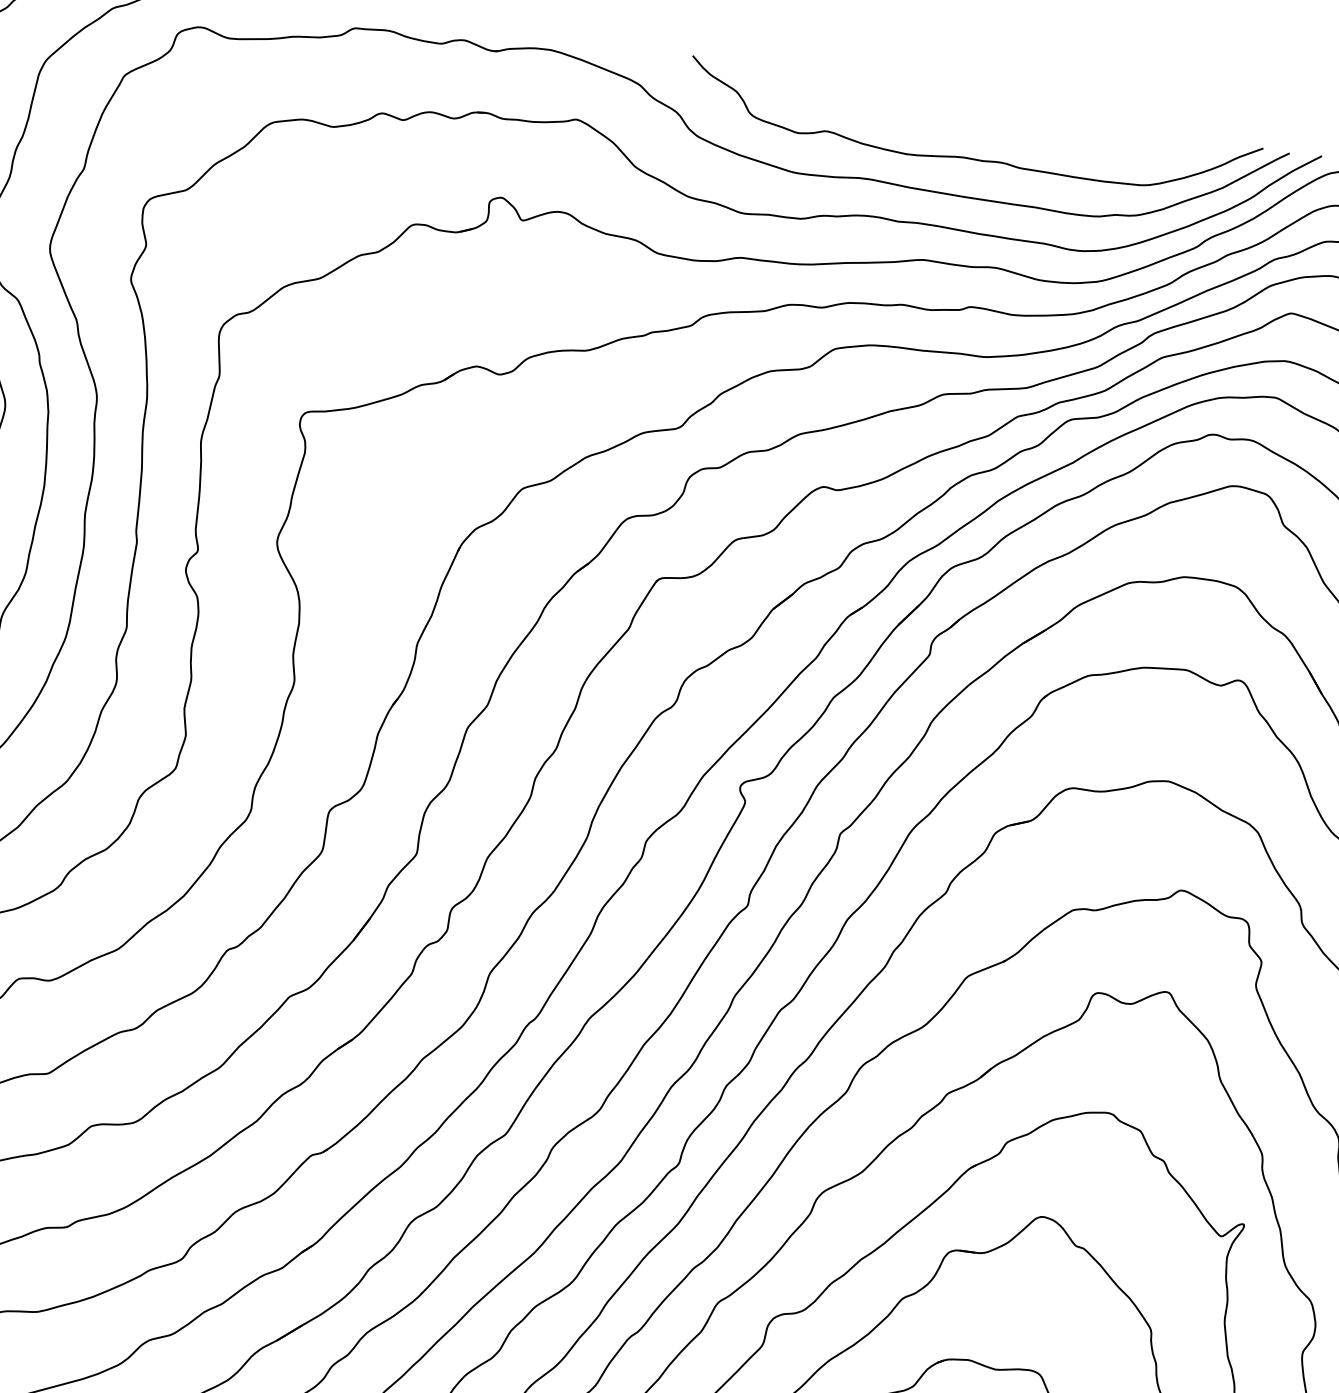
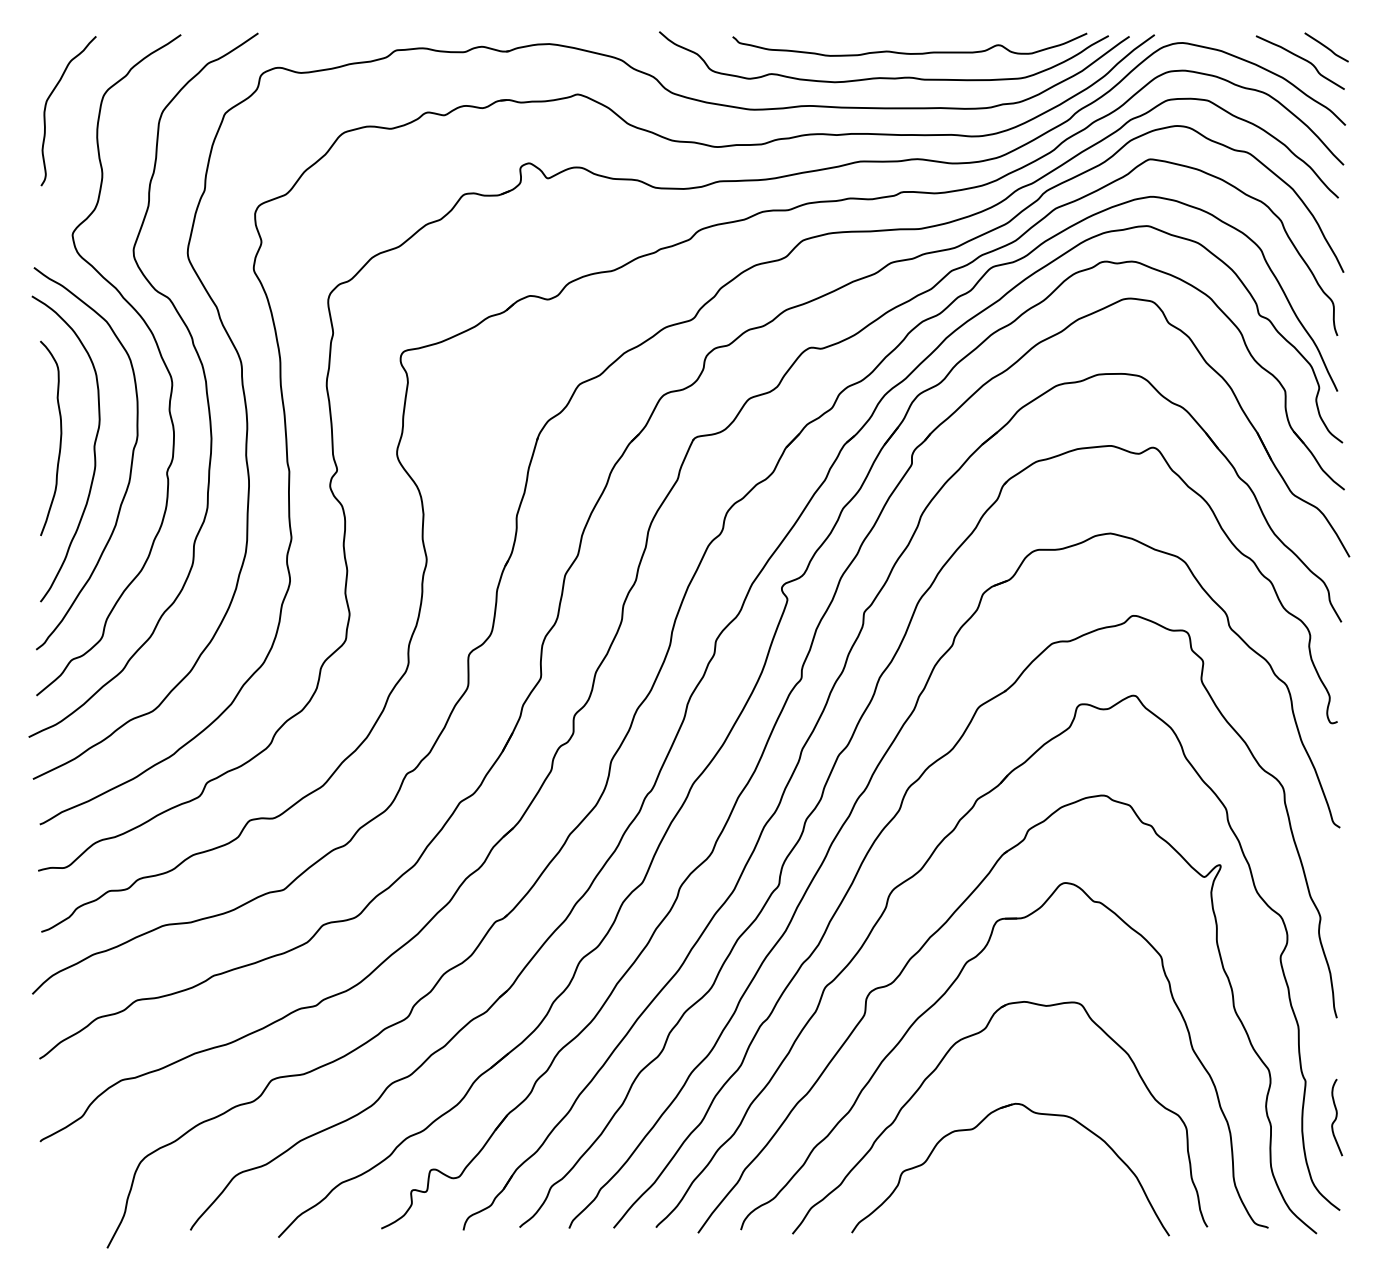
curve: (1004, 130) -> (907, 52), added

